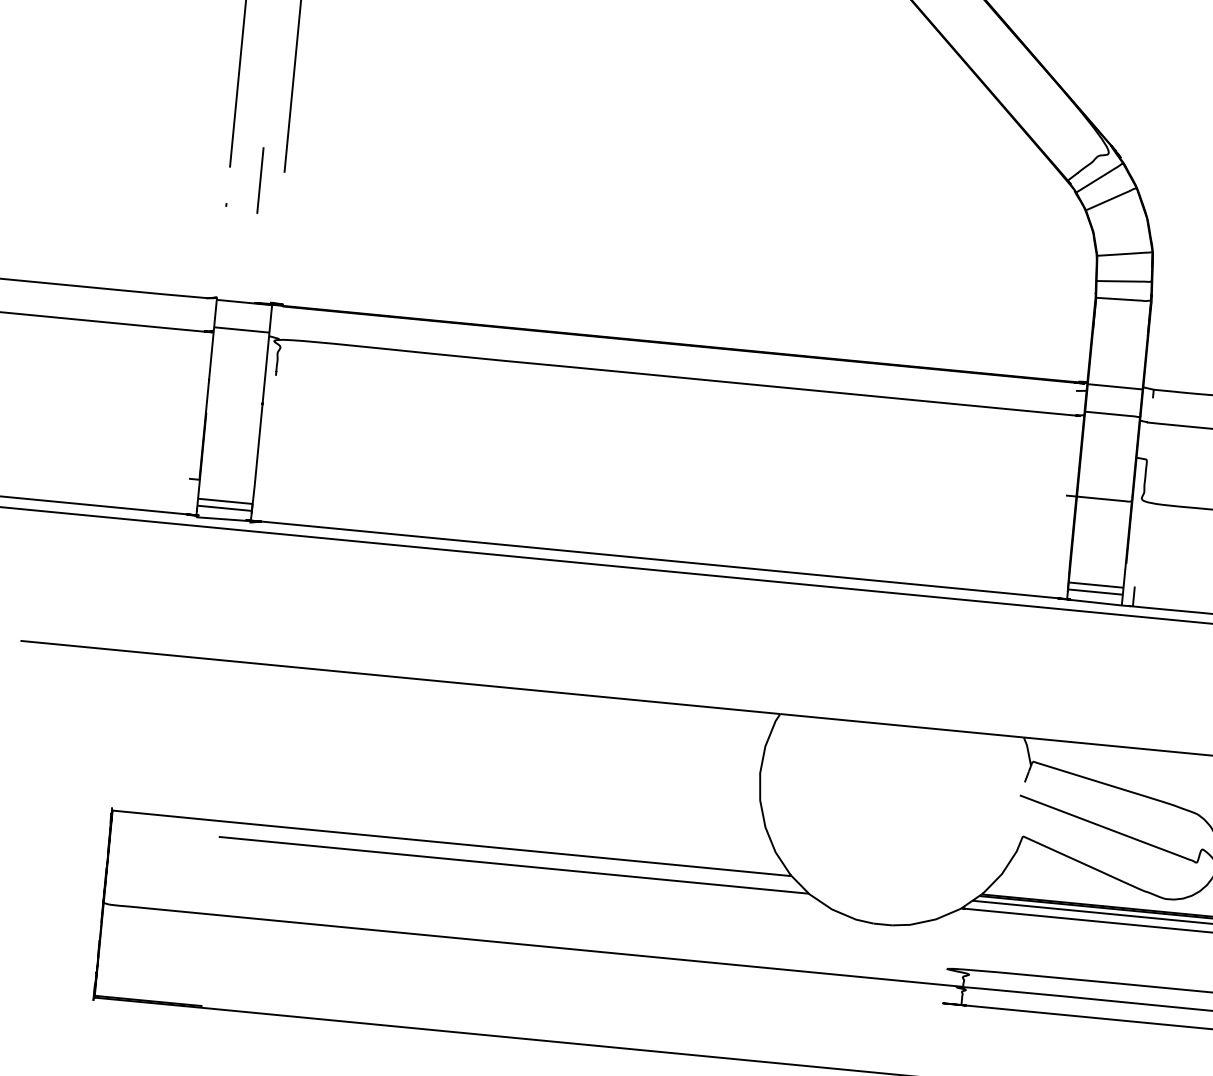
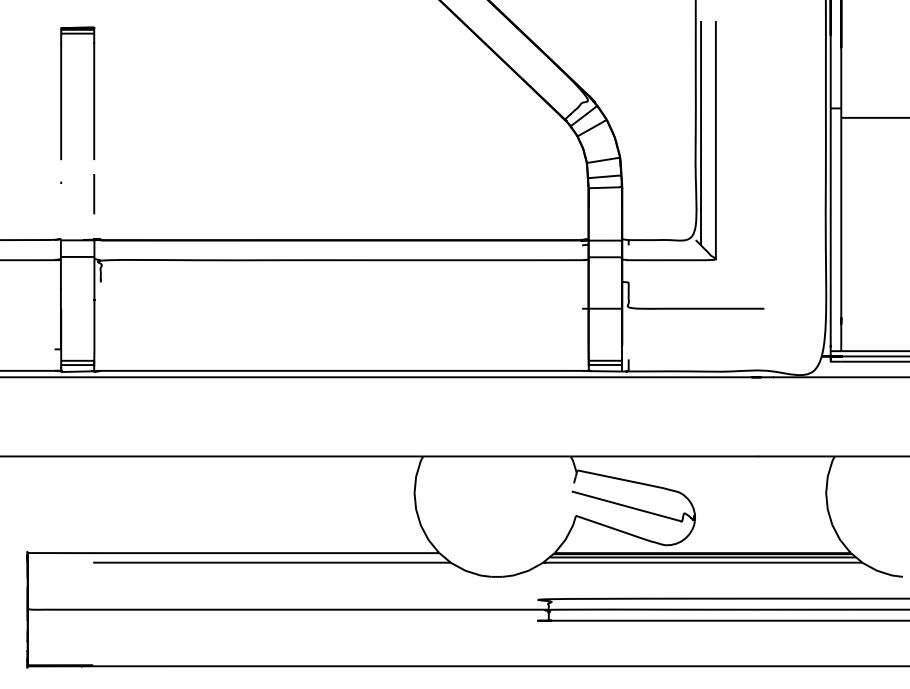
line: (260, 181) -> (94, 194), moved

